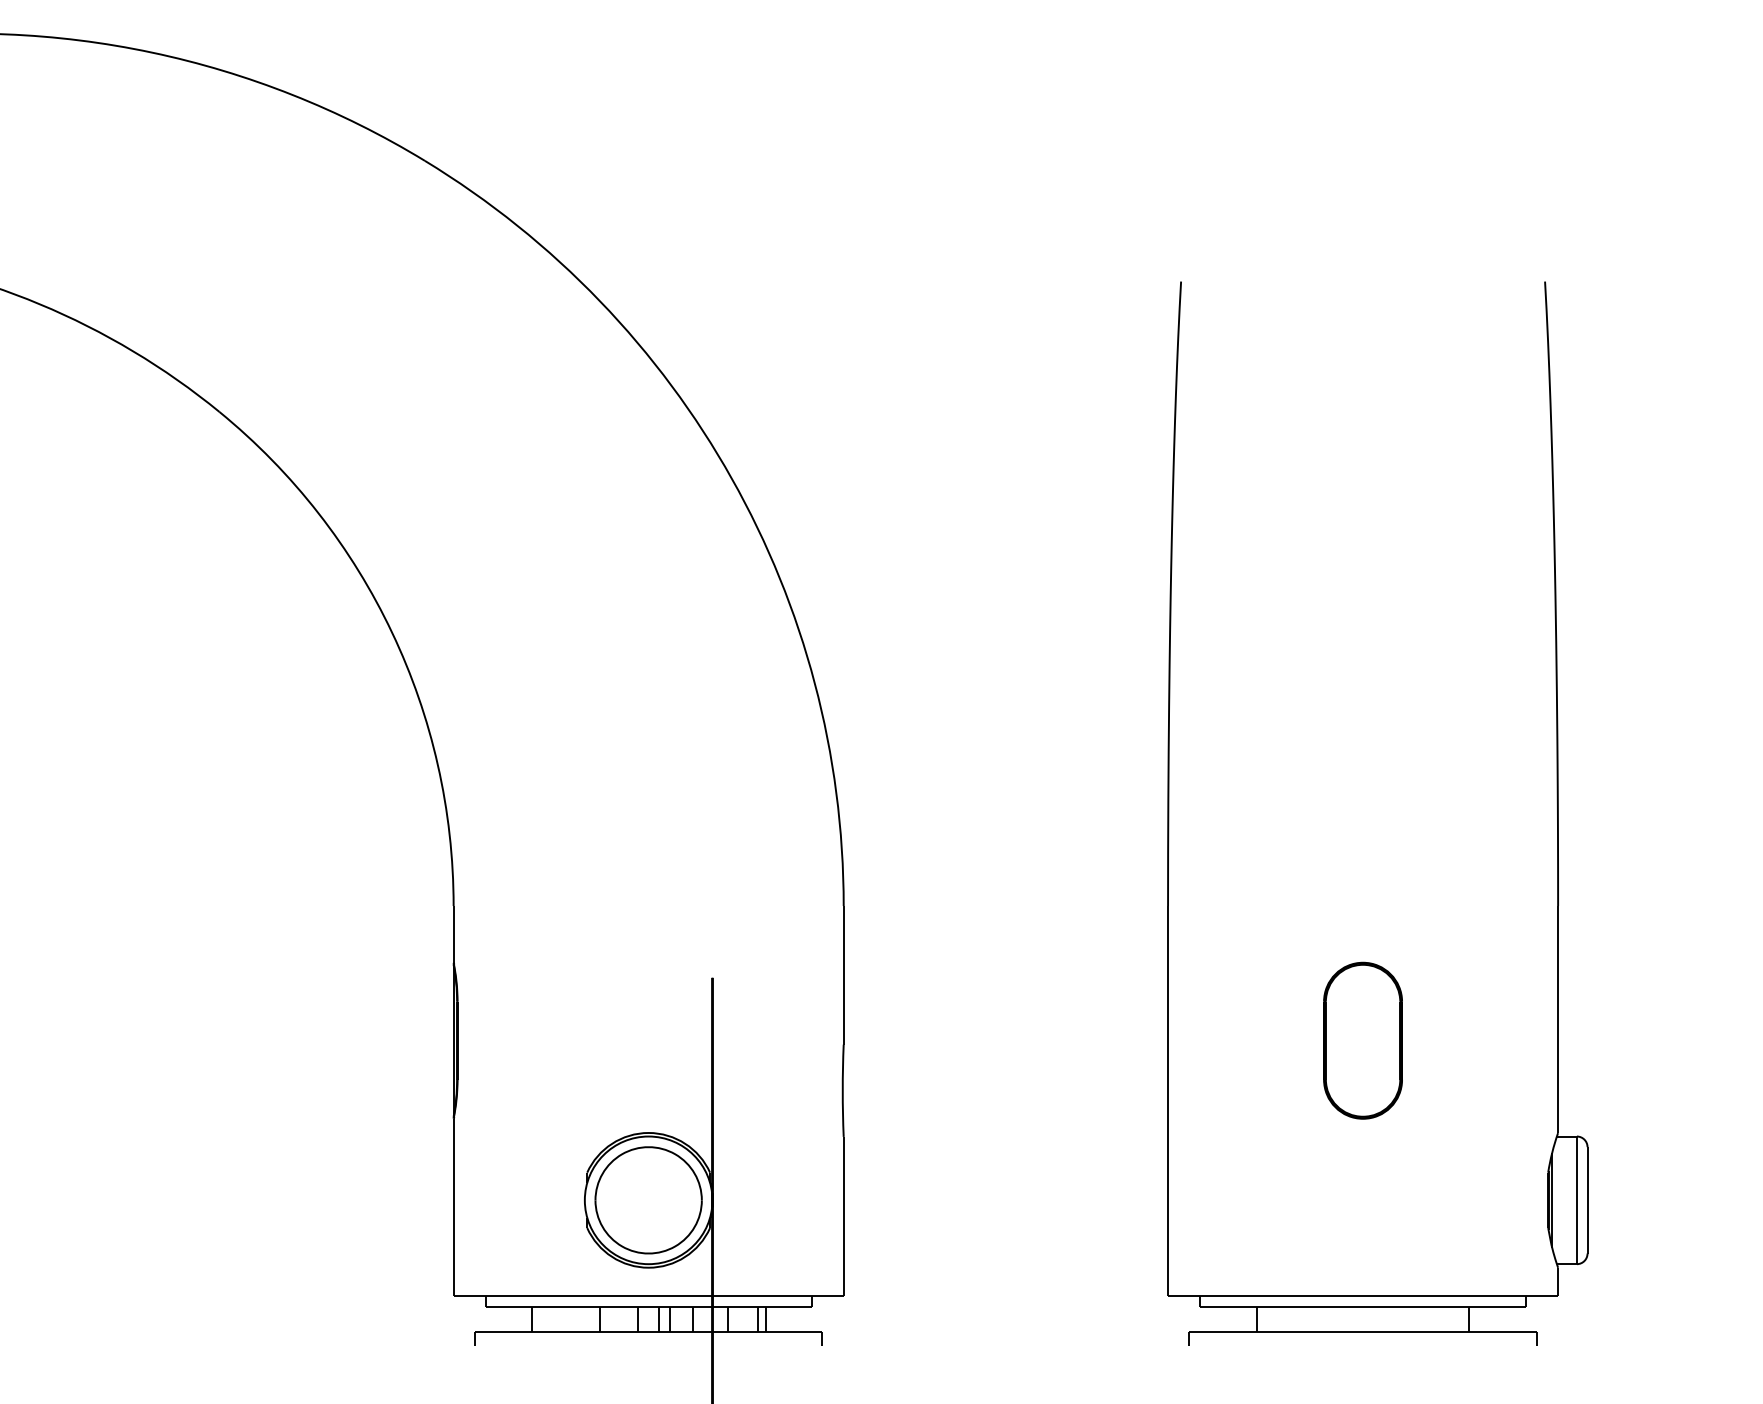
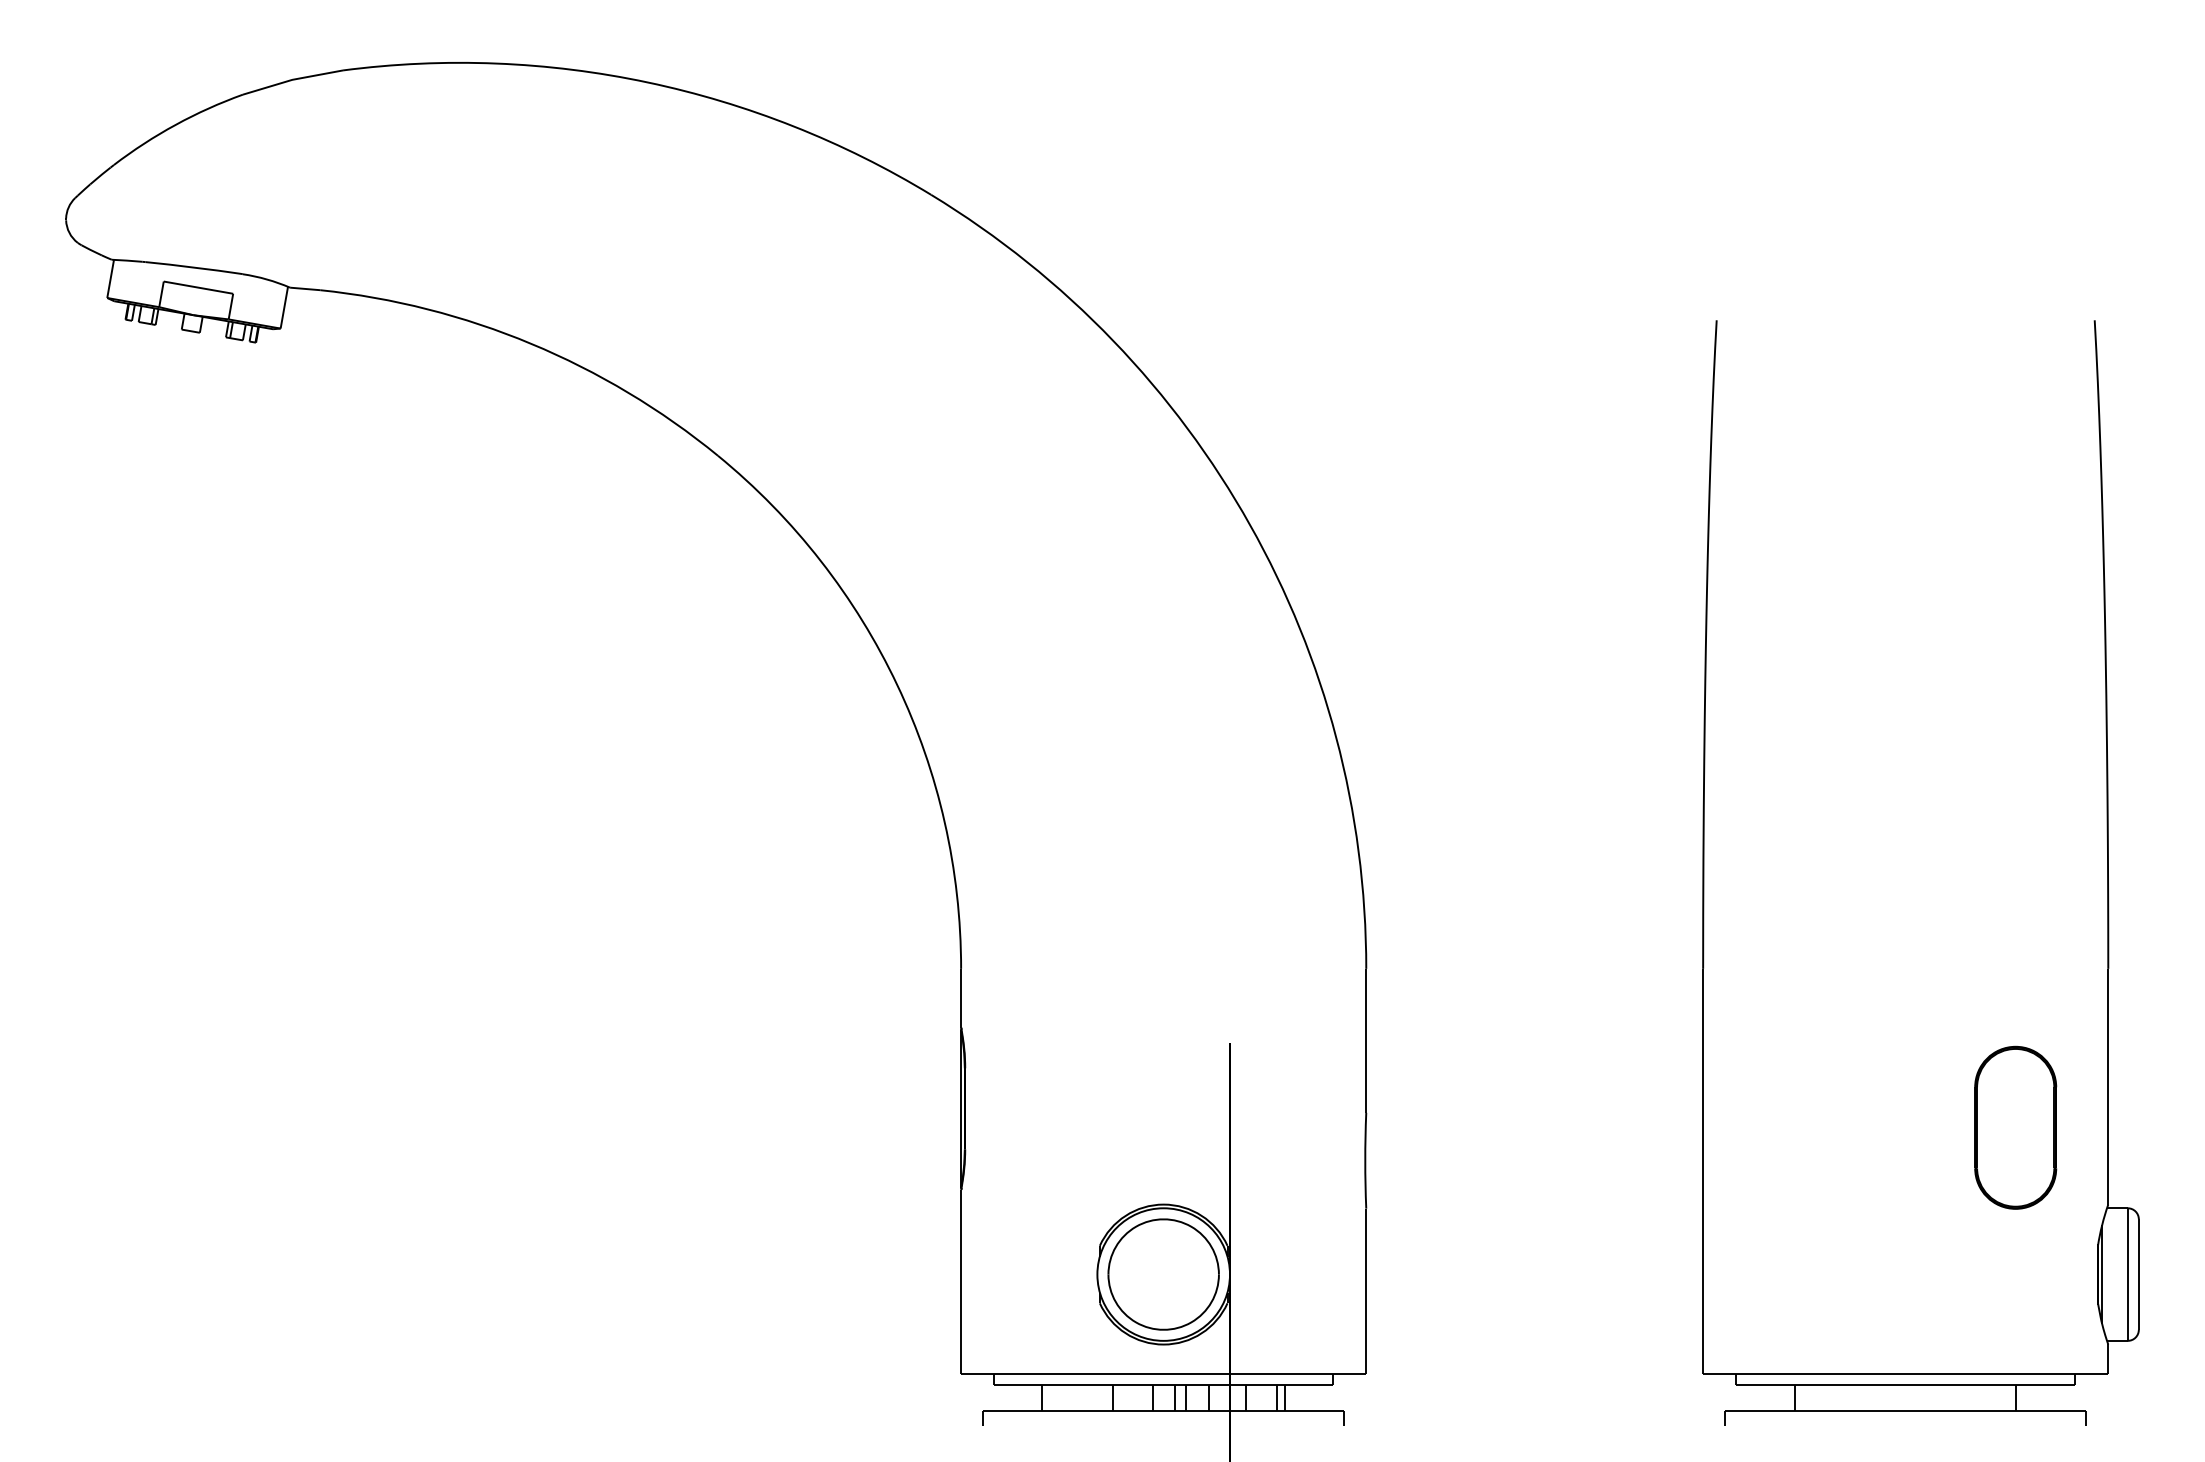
part: (1362, 1040) -> (2015, 1127), moved

